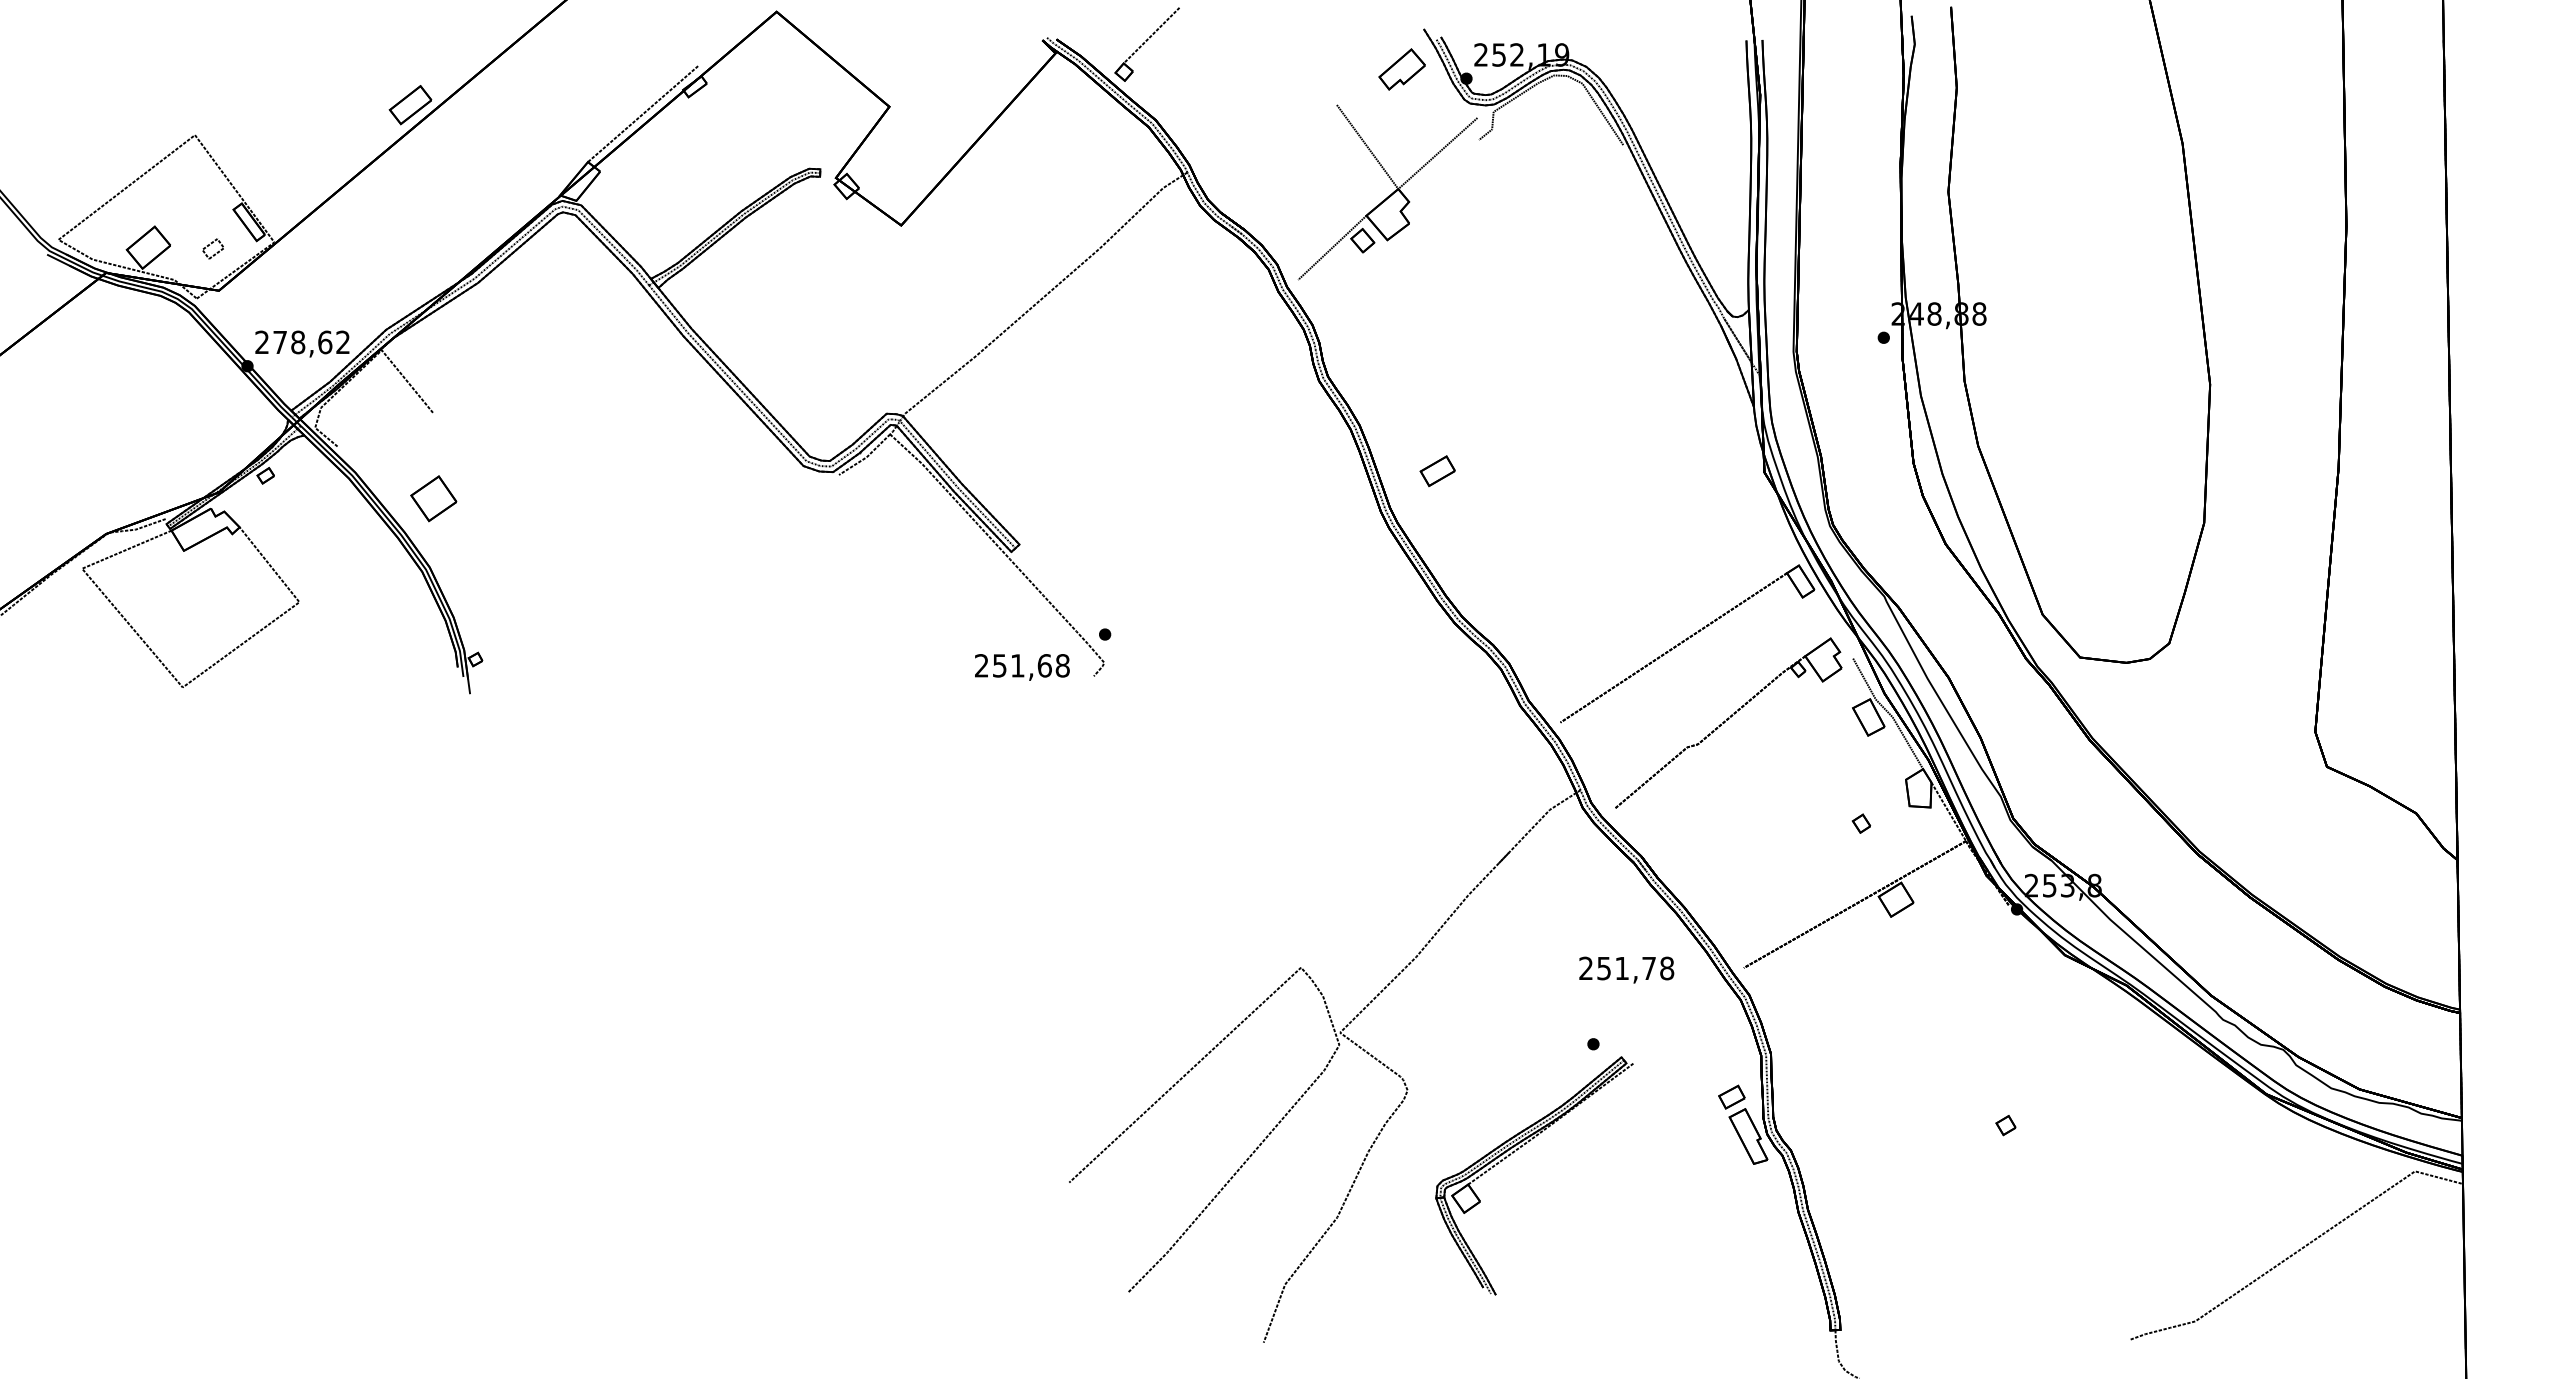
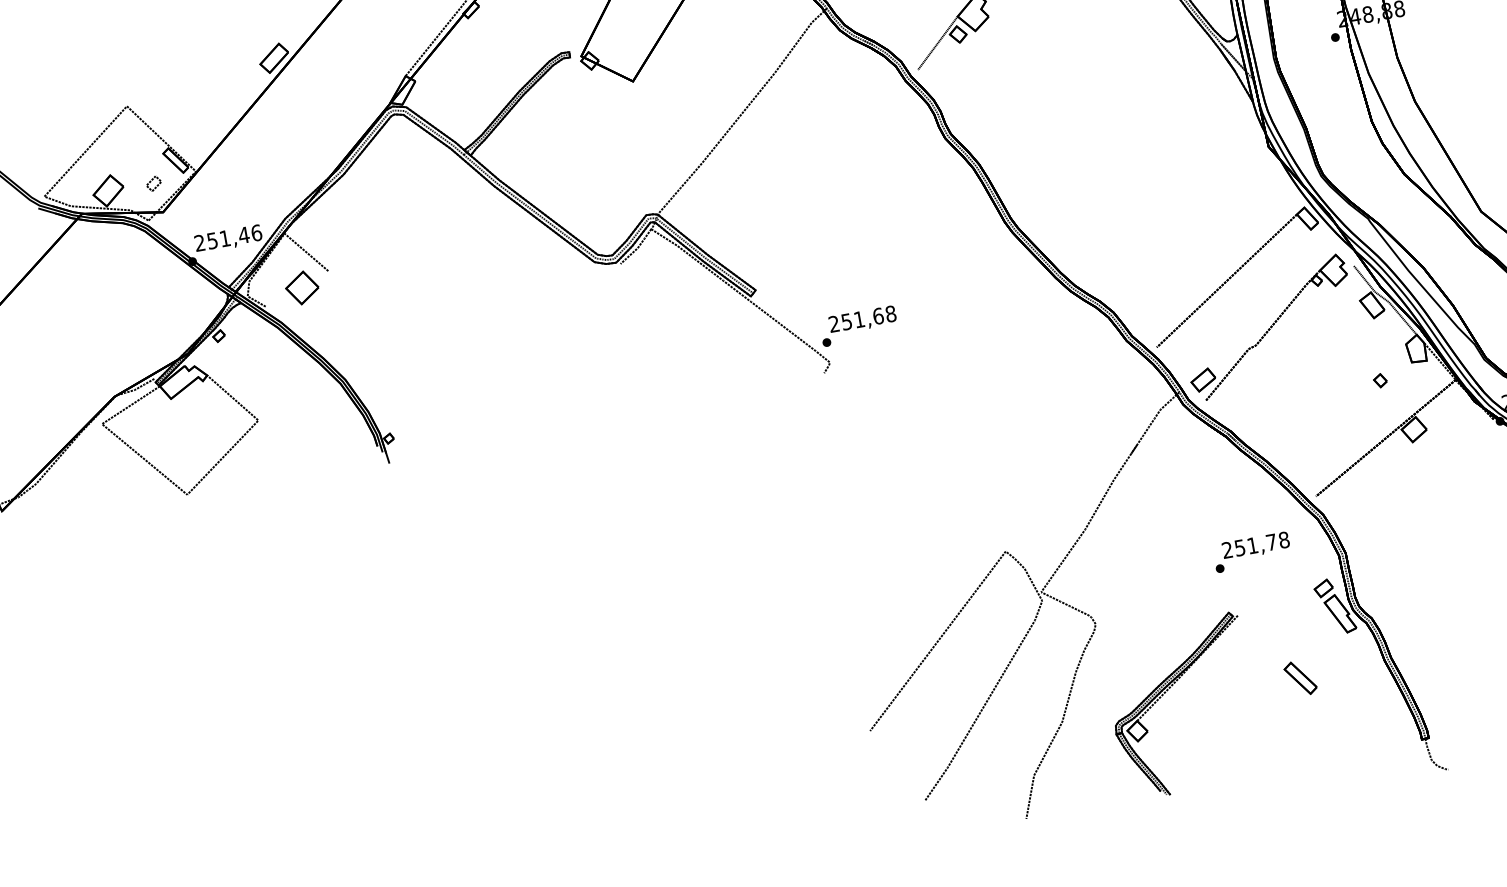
text: (311, 342) -> (234, 237), 278,62 -> 251,46
part: (1437, 471) -> (1203, 380), moved
part: (433, 498) -> (302, 287), moved
text: (1022, 667) -> (862, 320), moved
text: (1626, 969) -> (1255, 545), moved
part: (1517, 1150) -> (1167, 690), moved
part: (1677, 1215) -> (1300, 678), added

